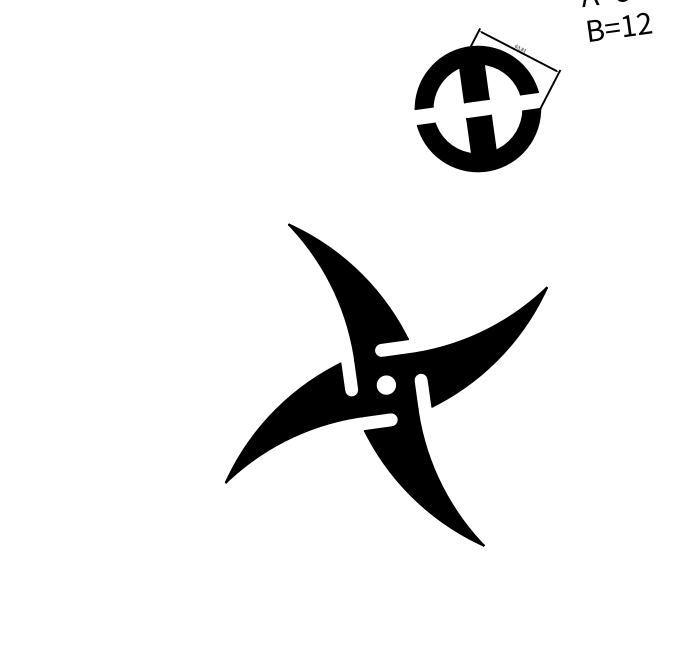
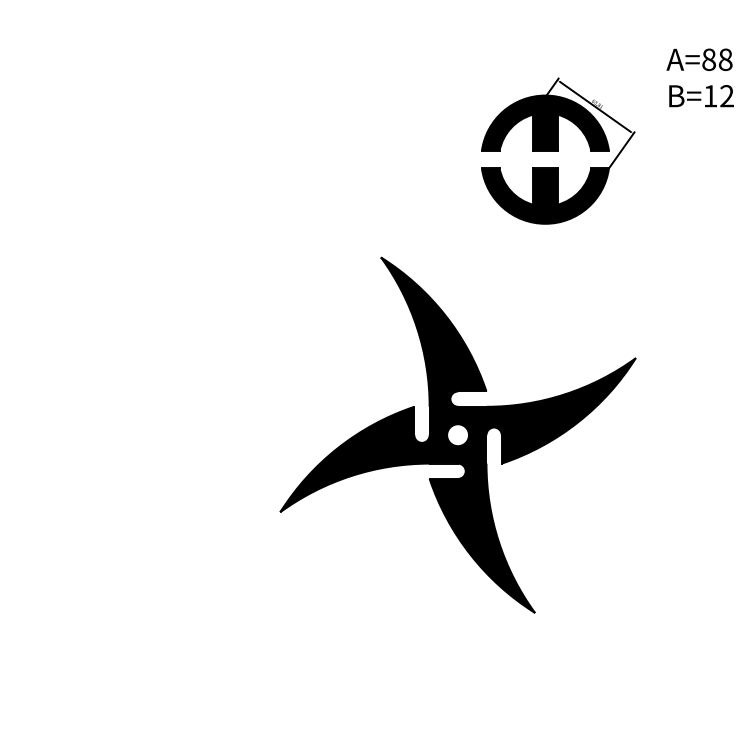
part: (385, 384) -> (457, 434), moved

